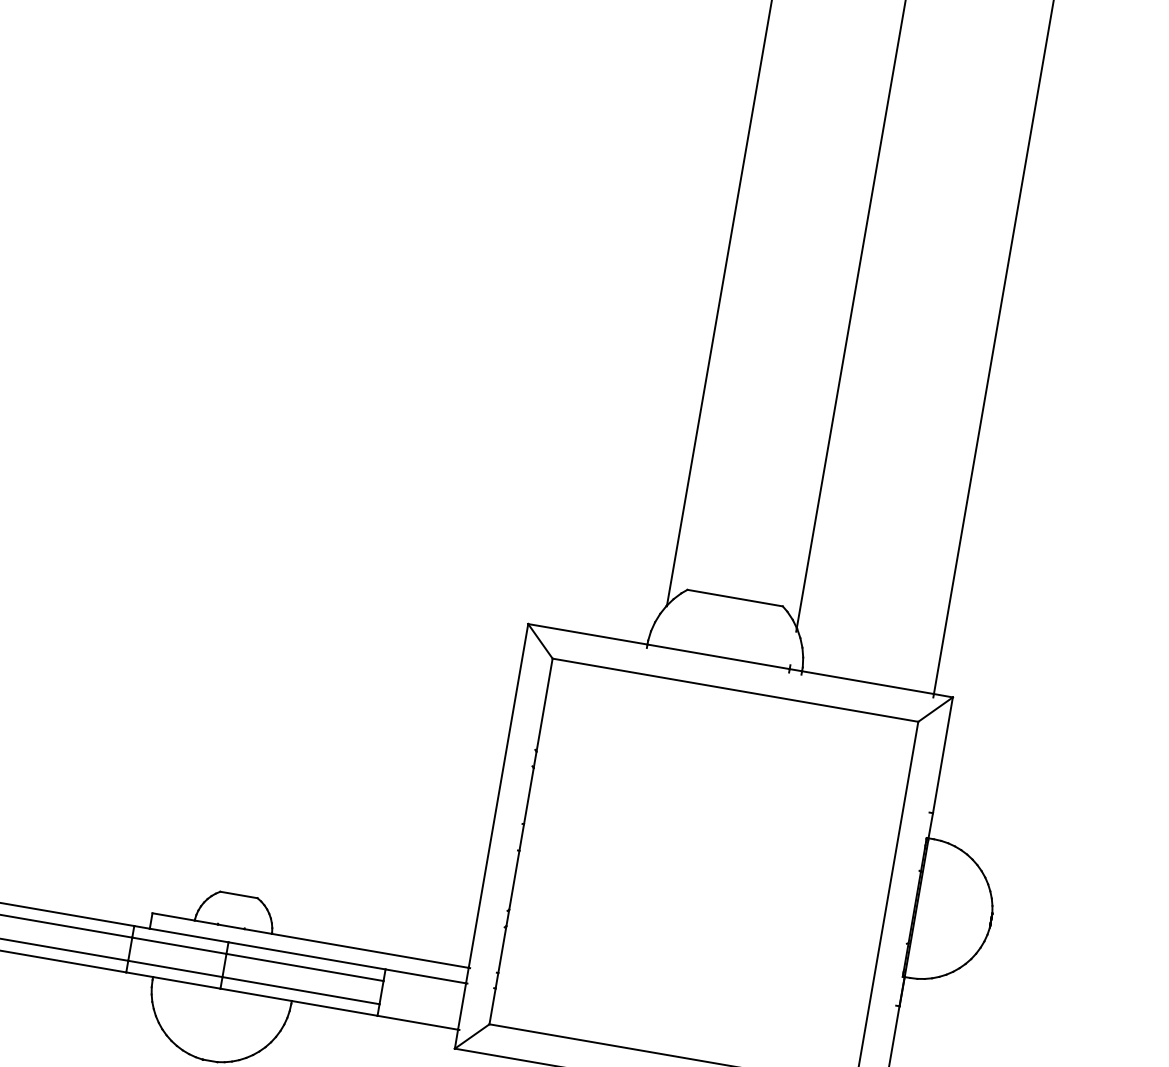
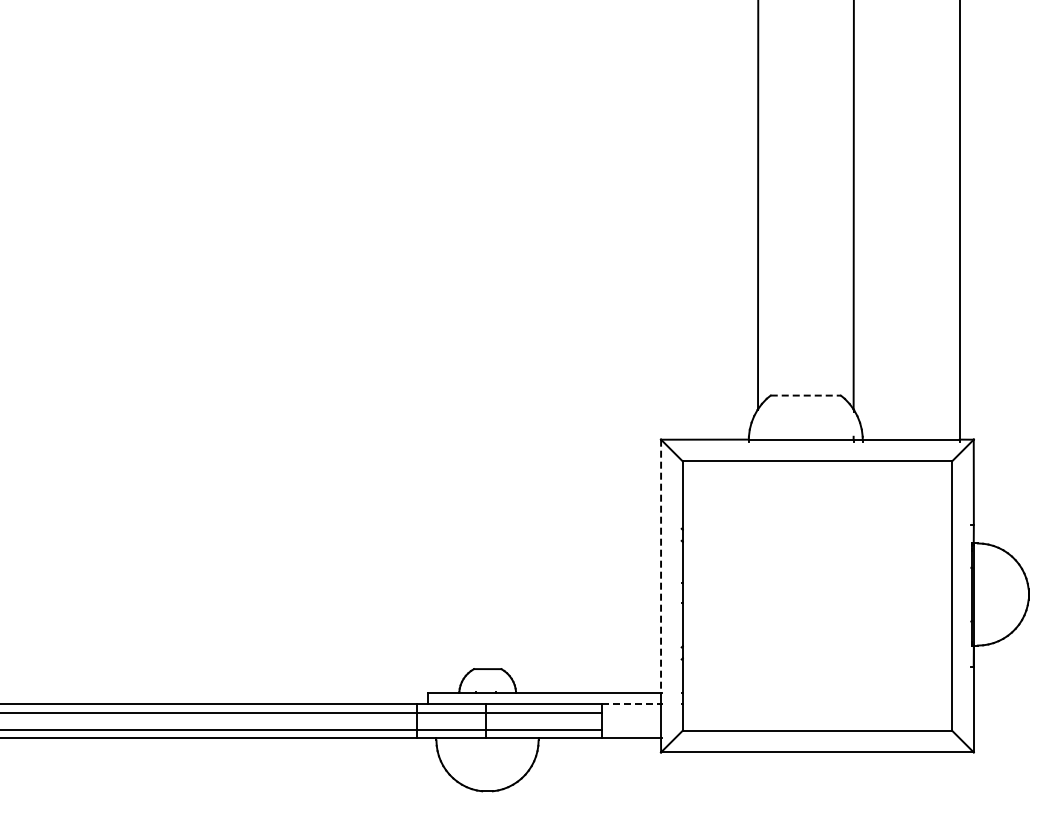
line: (736, 598) -> (806, 395), solid -> dashed
line: (499, 796) -> (661, 566), solid -> dashed
line: (425, 976) -> (631, 704), solid -> dashed

